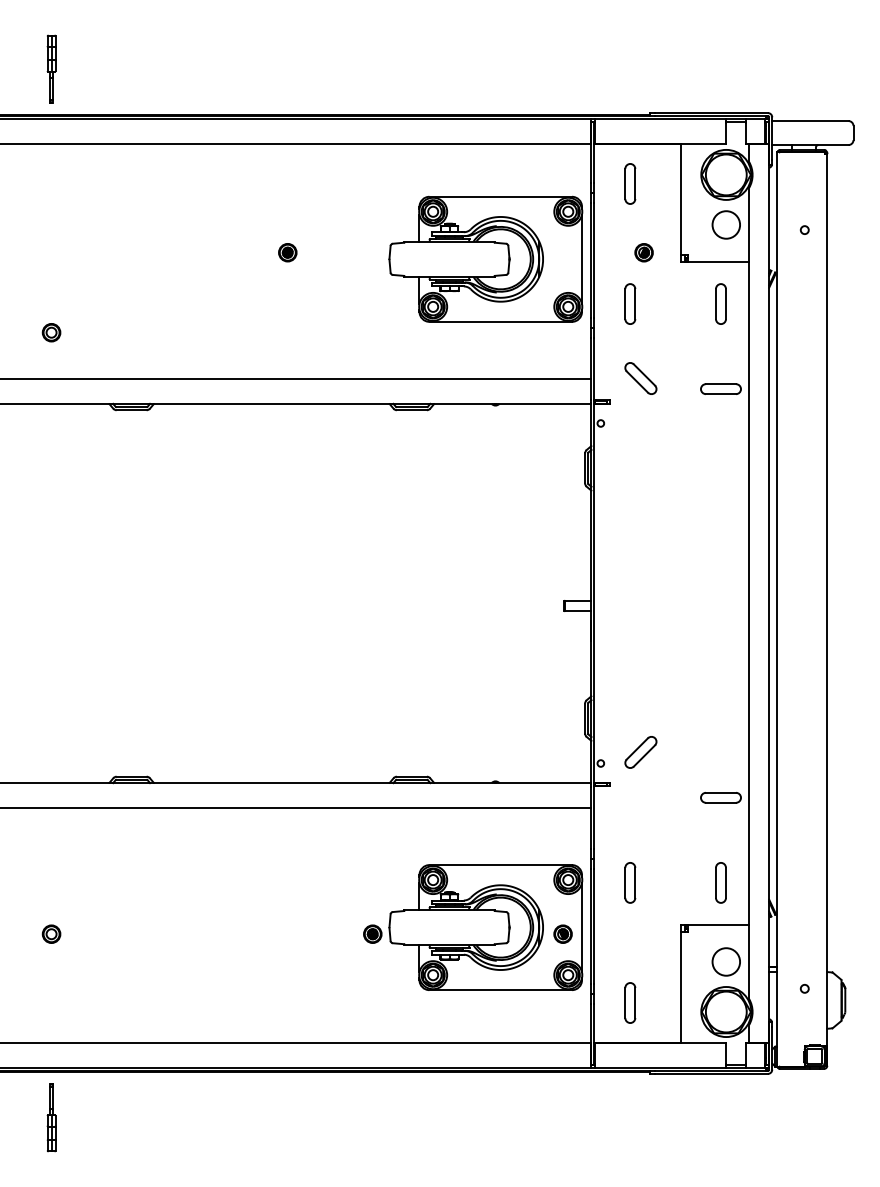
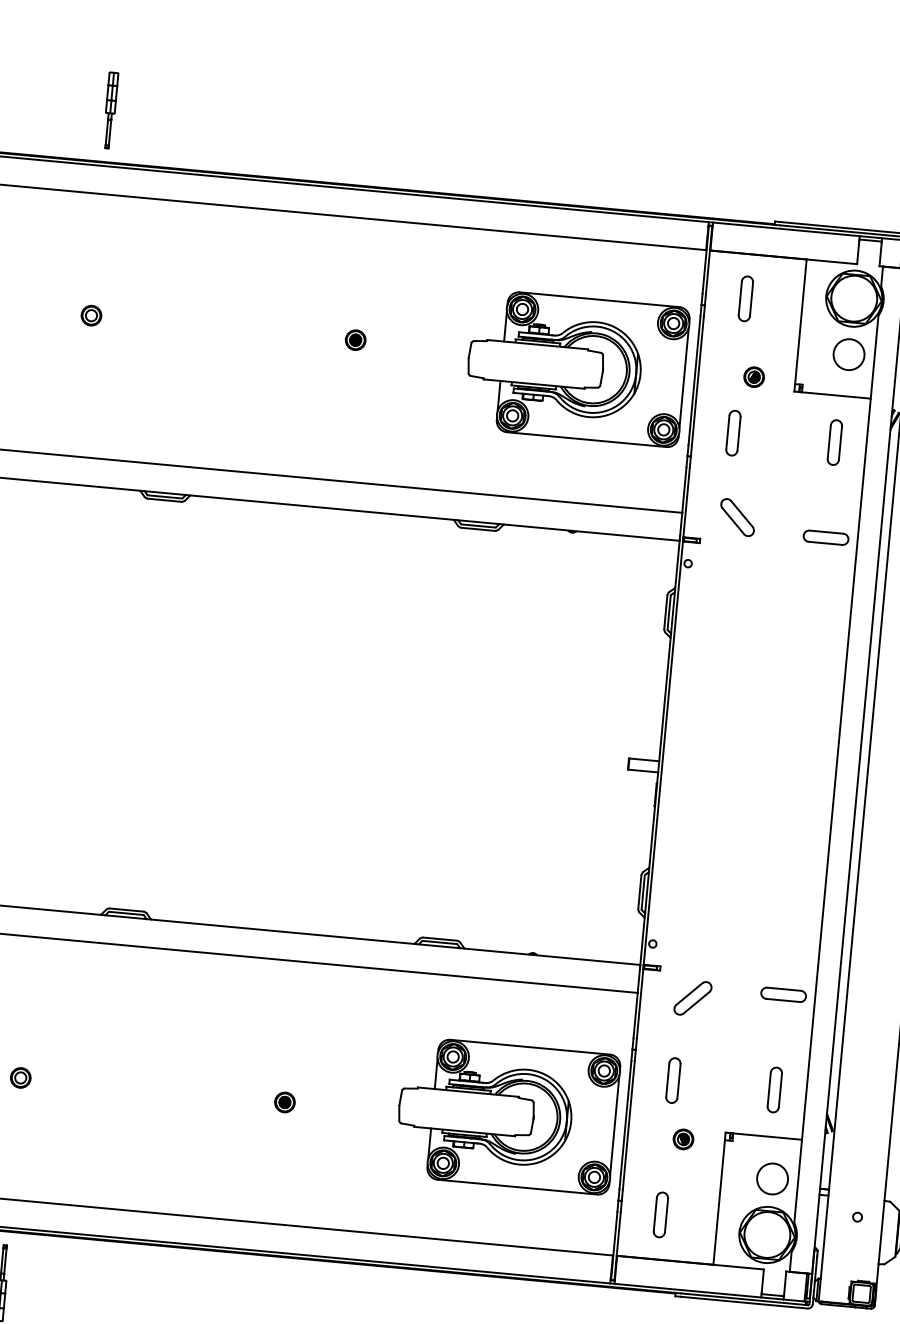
part: (51, 332) -> (91, 315), moved
part: (640, 752) -> (692, 998), moved
part: (372, 933) -> (284, 1101), moved
part: (562, 933) -> (682, 1138), moved

